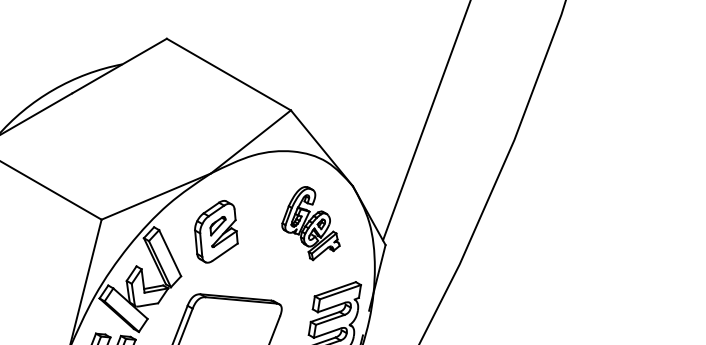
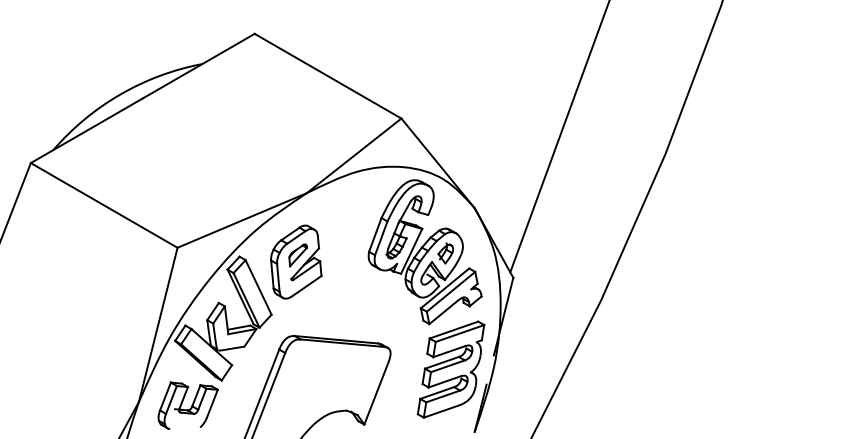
part: (310, 223) -> (424, 252), size x1.67
part: (216, 231) -> (296, 261), moved

